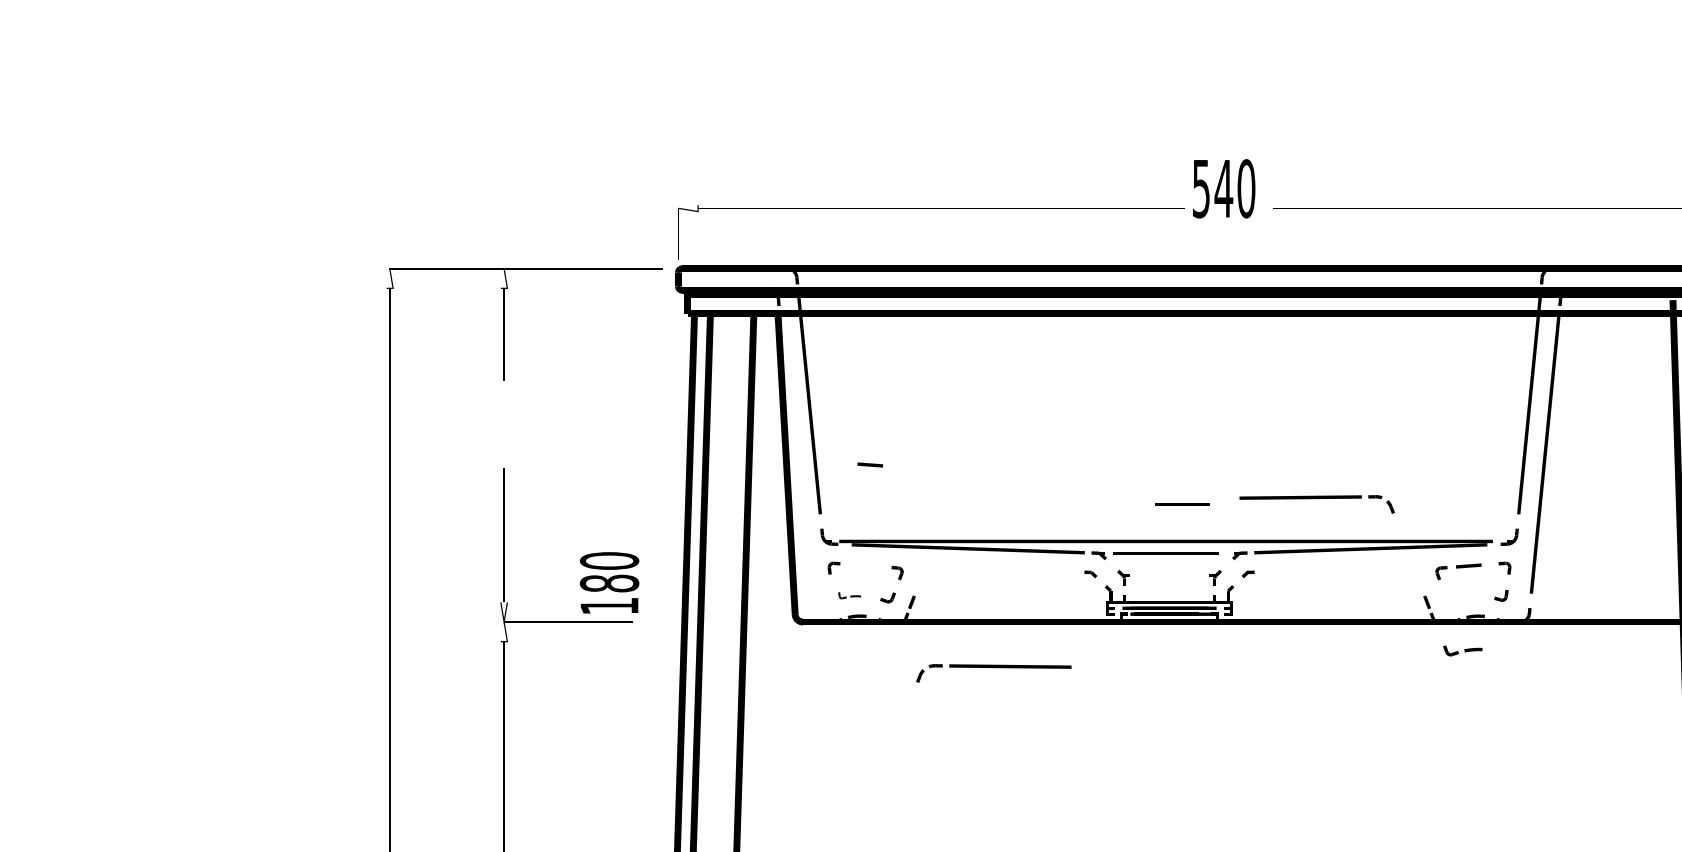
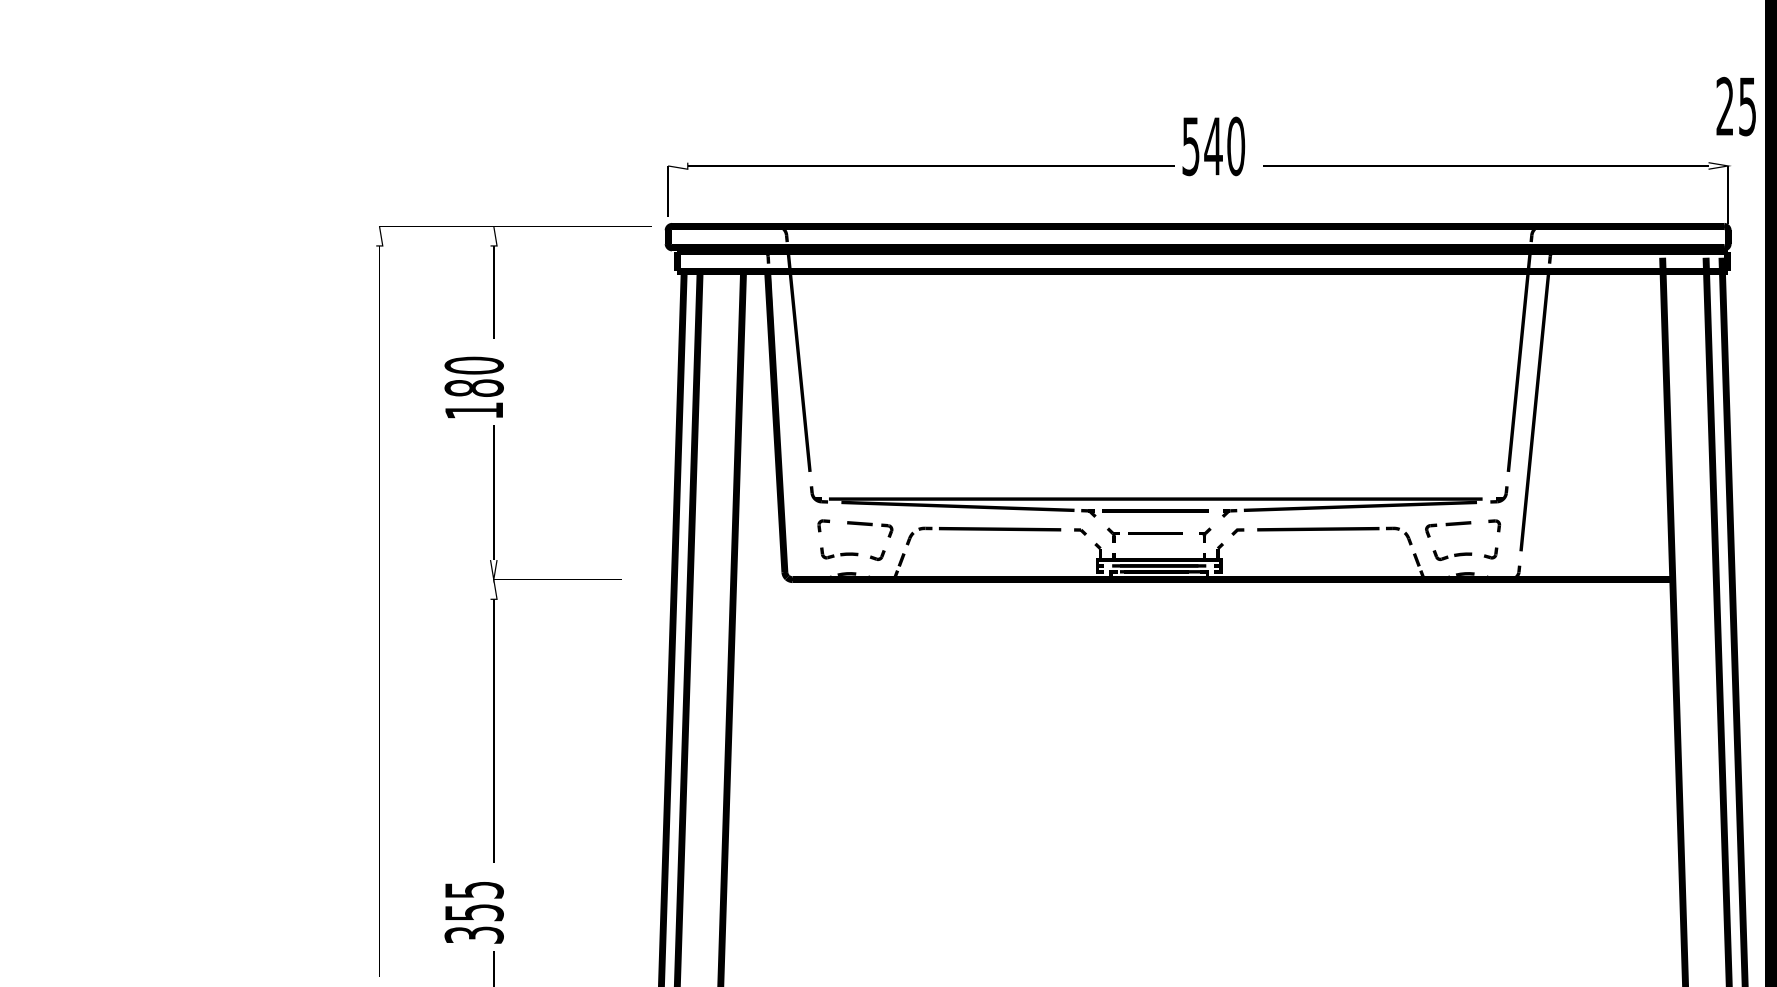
line: (869, 464) -> (859, 523), moved
part: (1316, 503) -> (1334, 535), moved
line: (1182, 504) -> (1155, 533), moved
text: (608, 582) -> (473, 387), moved
part: (849, 595) -> (839, 553), size x1.67
part: (1462, 650) -> (1452, 555), moved
part: (993, 672) -> (983, 535), moved

